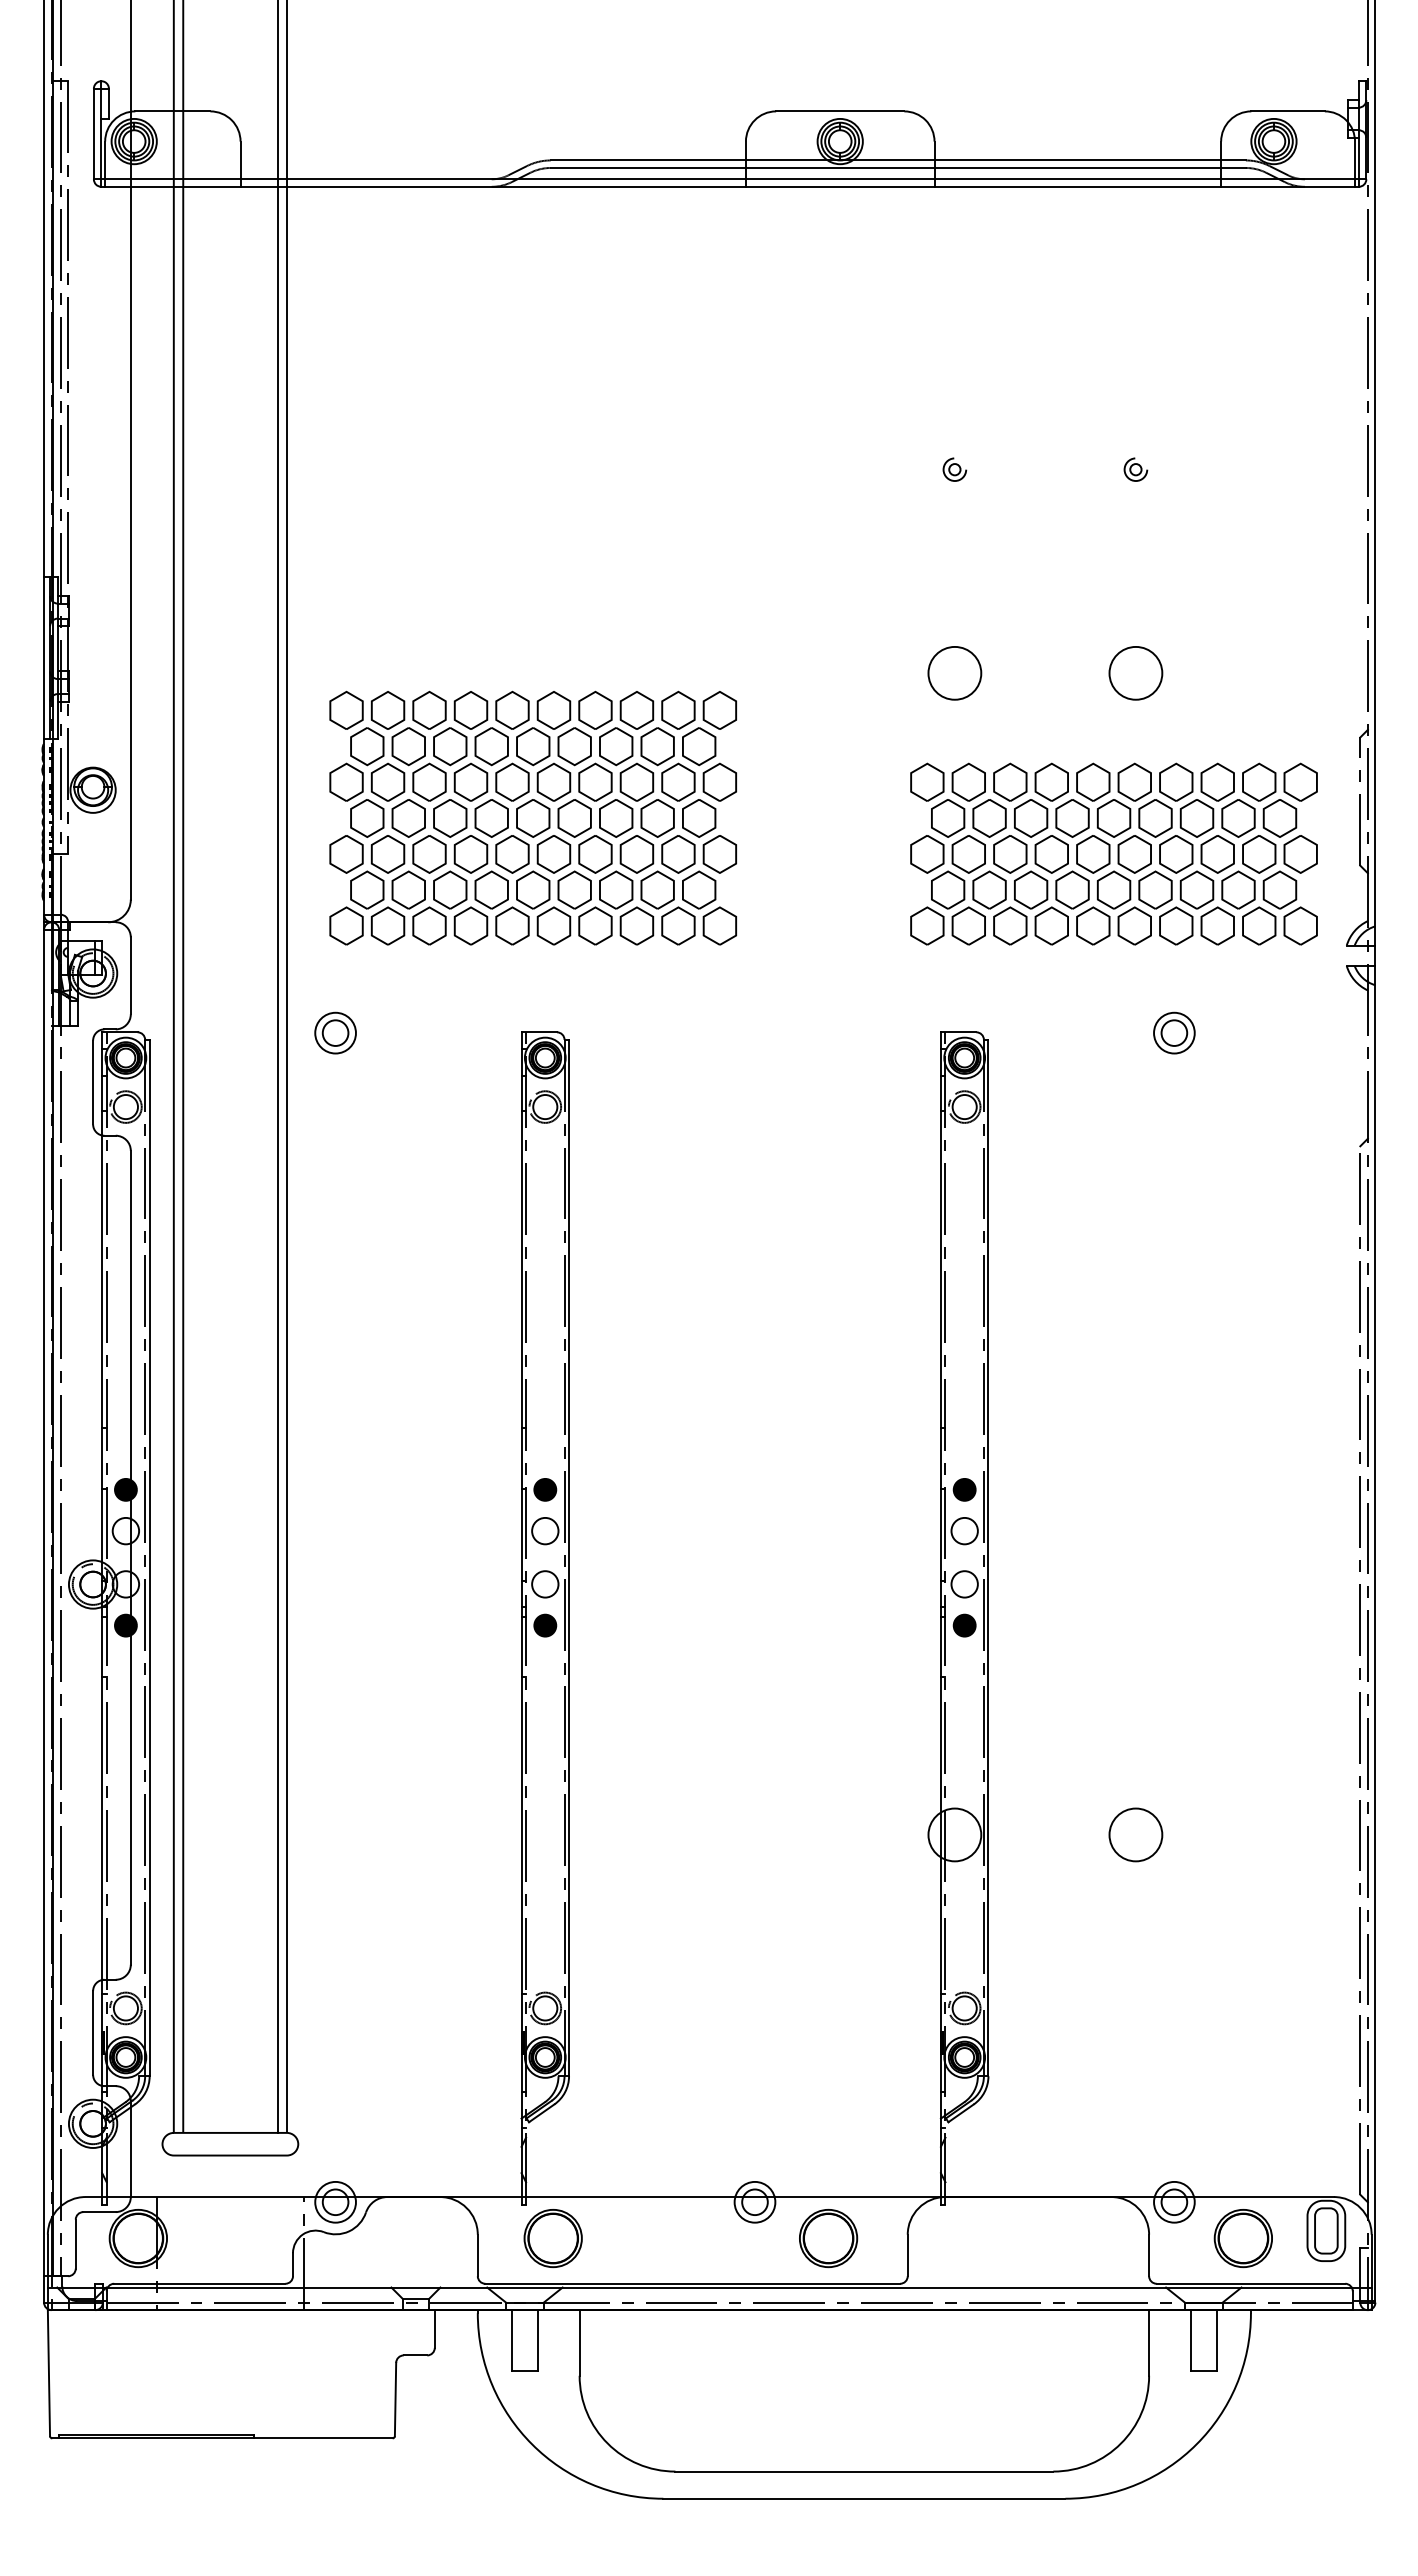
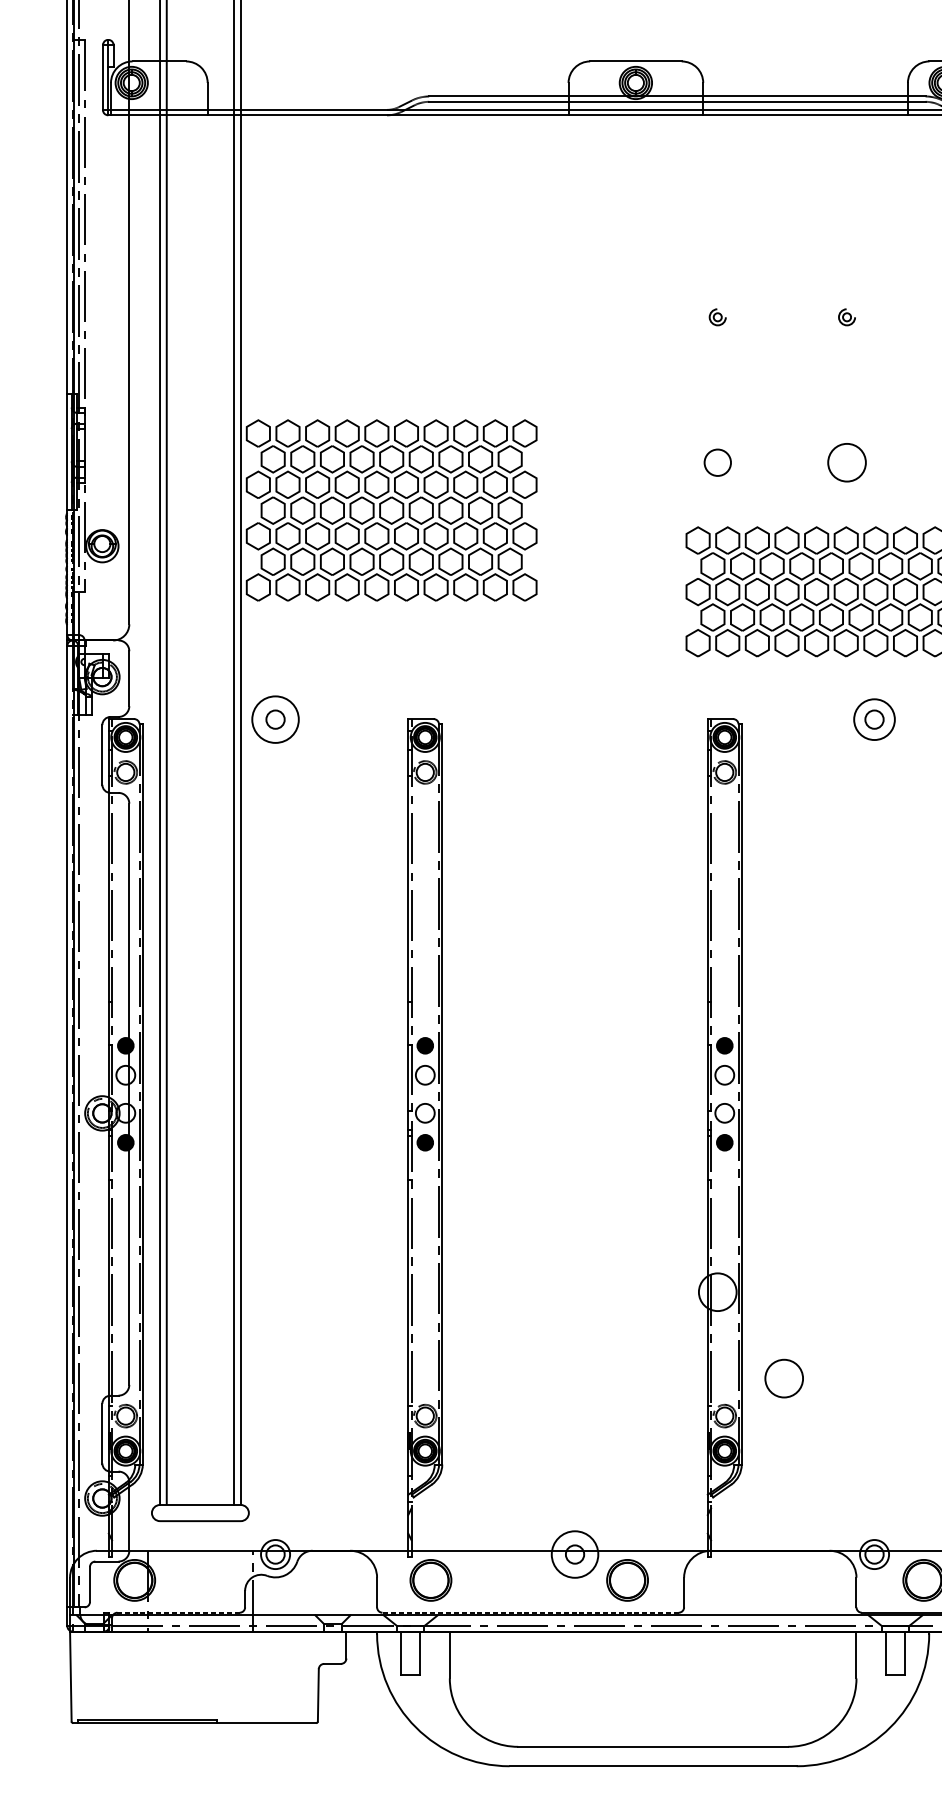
circle: (954, 673) -> (717, 462), size x0.7
part: (532, 817) -> (391, 509), moved
circle: (335, 1032) -> (275, 719), size x1.6
circle: (1174, 1032) -> (874, 719), size x1.4
circle: (1135, 1834) -> (783, 1378), moved
circle: (754, 2201) -> (574, 1553), size x1.6
line: (199, 2283) -> (178, 1612), solid -> dashed
line: (692, 2283) -> (530, 1612), solid -> dashed

